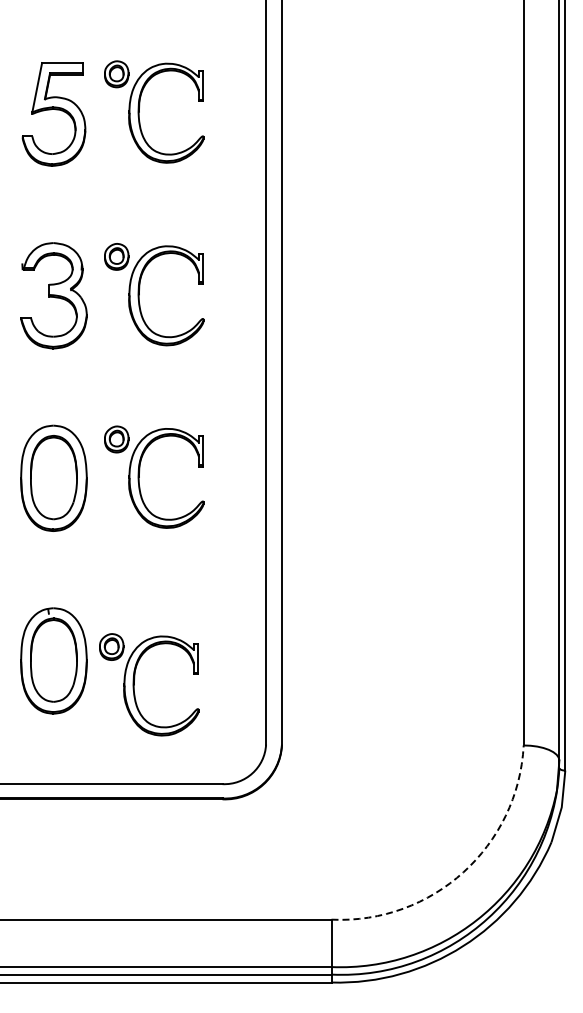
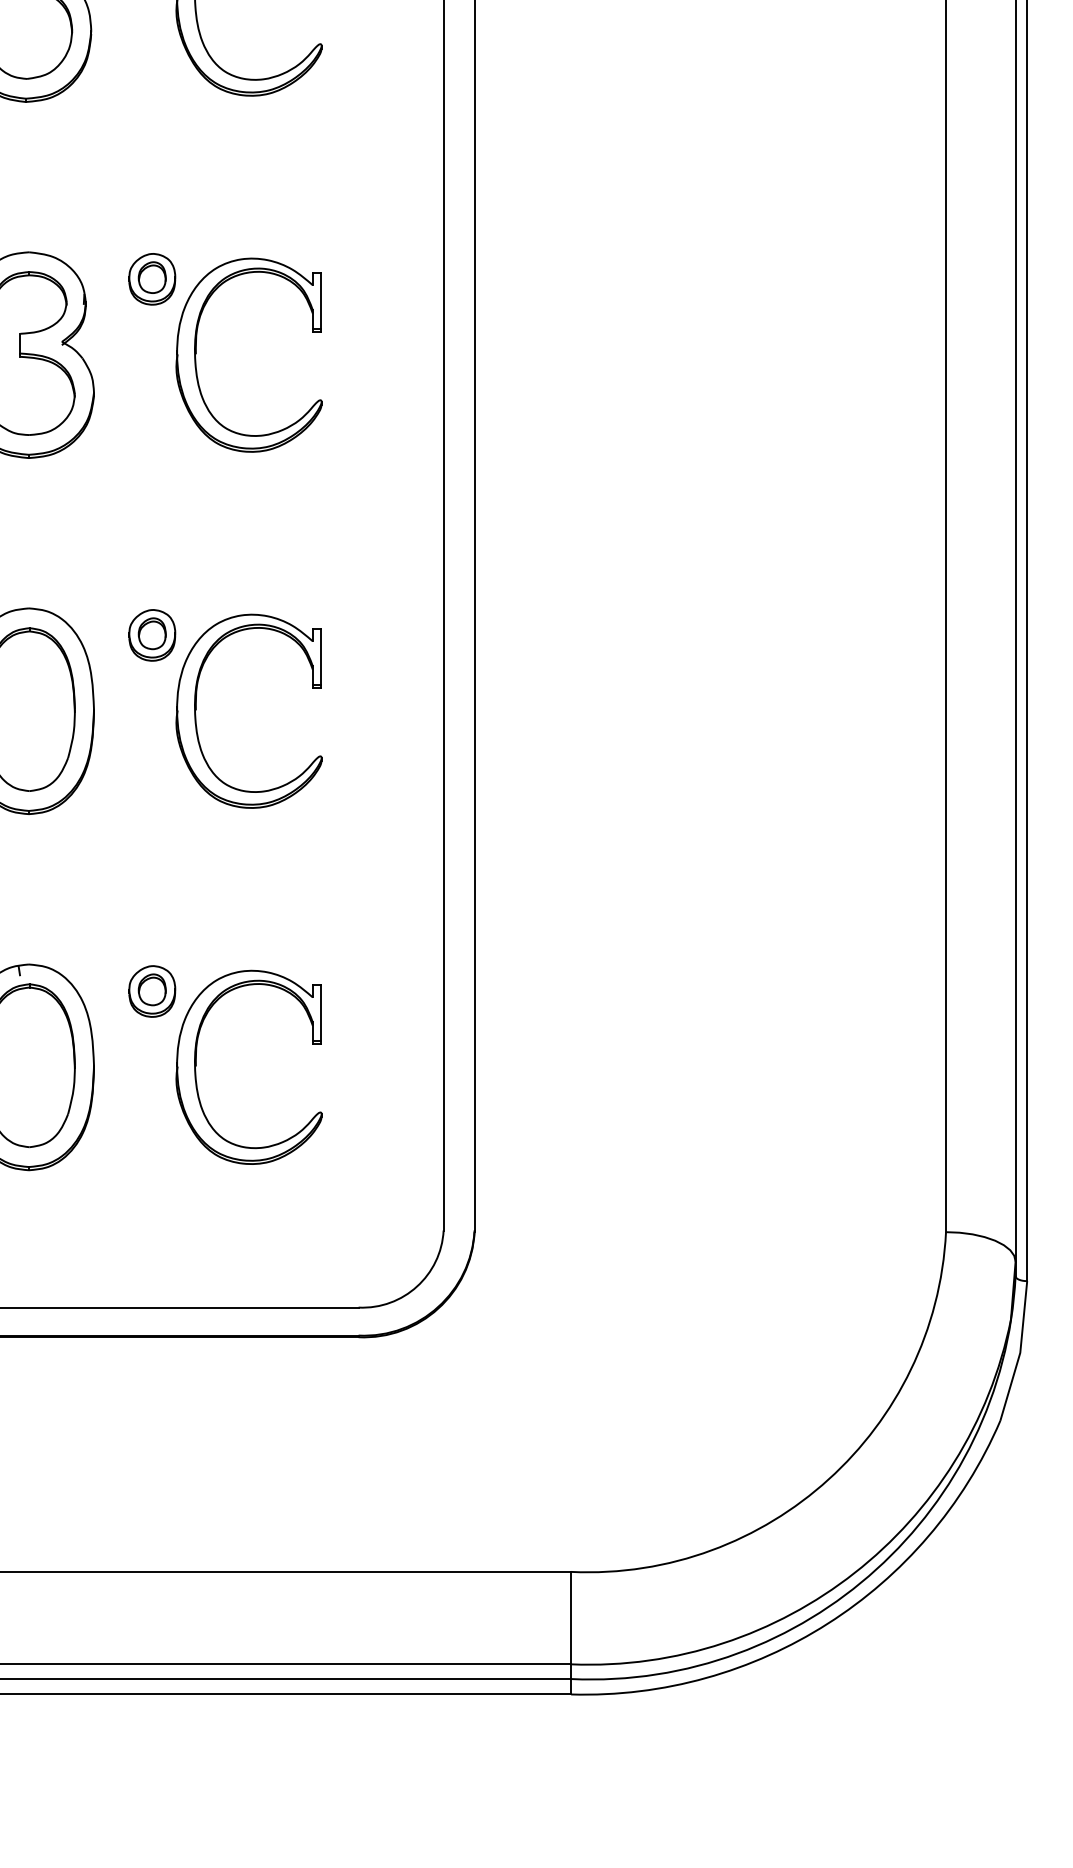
part: (134, 684) -> (196, 1064), moved
arc: (463, 872) -> (828, 1479), dashed -> solid

